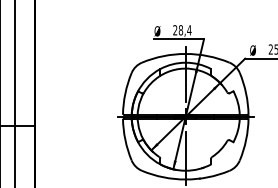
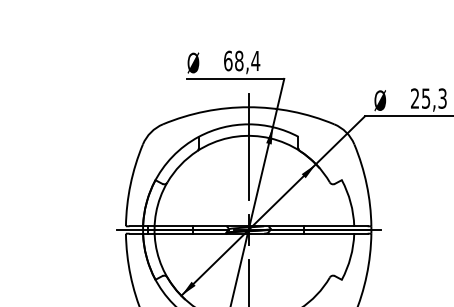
text: (175, 30) -> (228, 61), 28,4 -> 68,4

